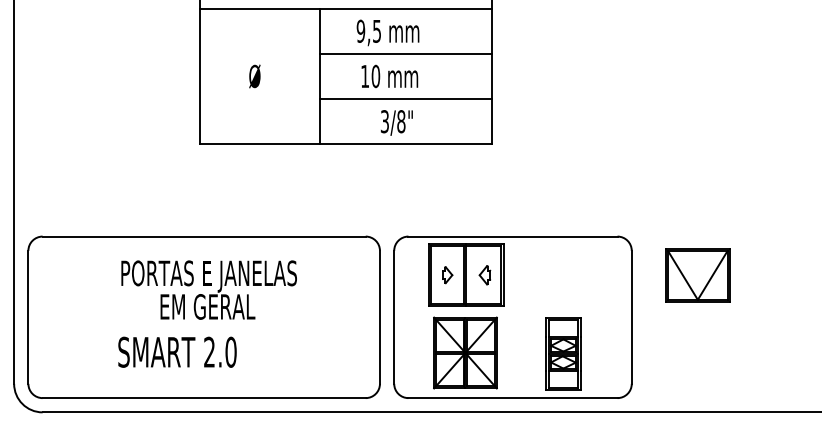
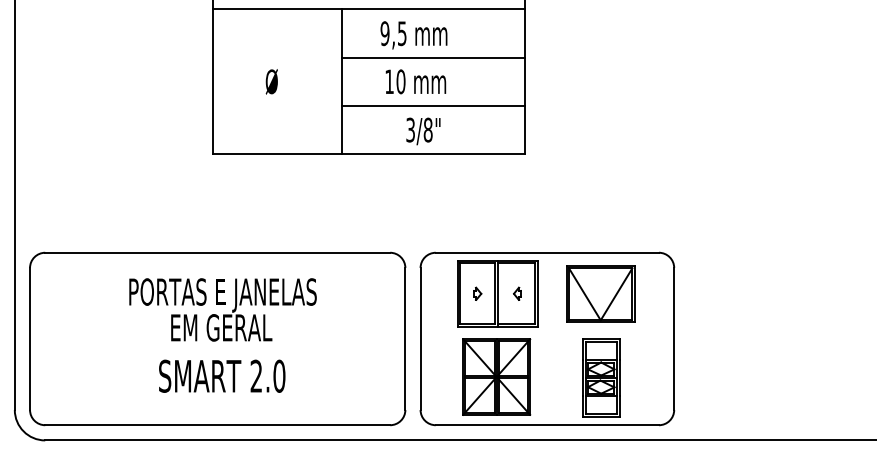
part: (447, 274) -> (477, 293), size x0.71
part: (484, 274) -> (517, 293), size x0.62
part: (697, 274) -> (600, 293), moved
text: (177, 351) -> (222, 375), moved

